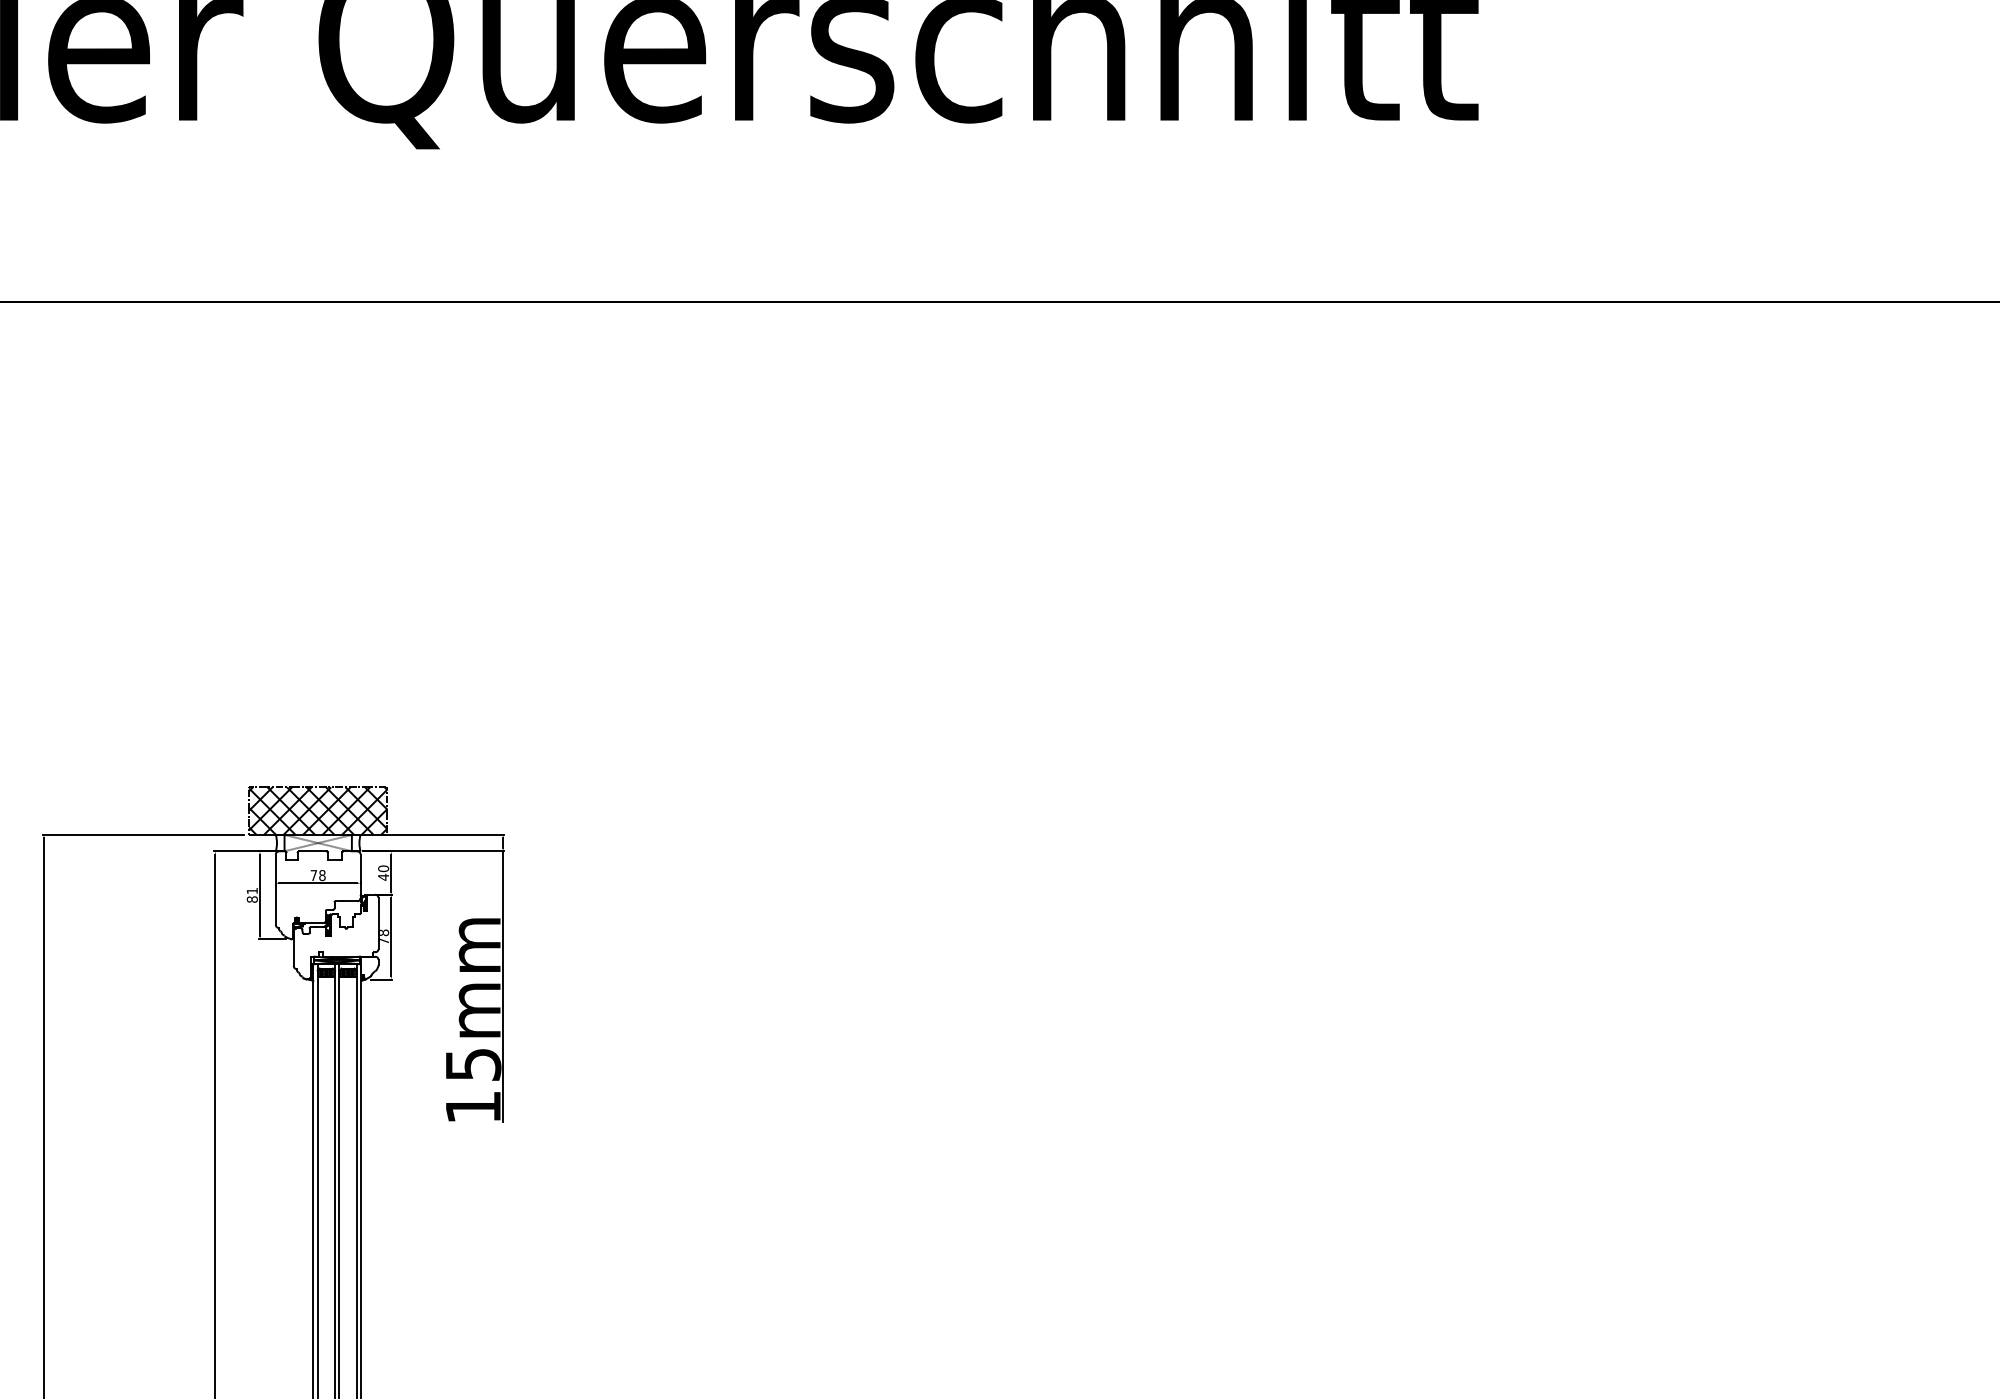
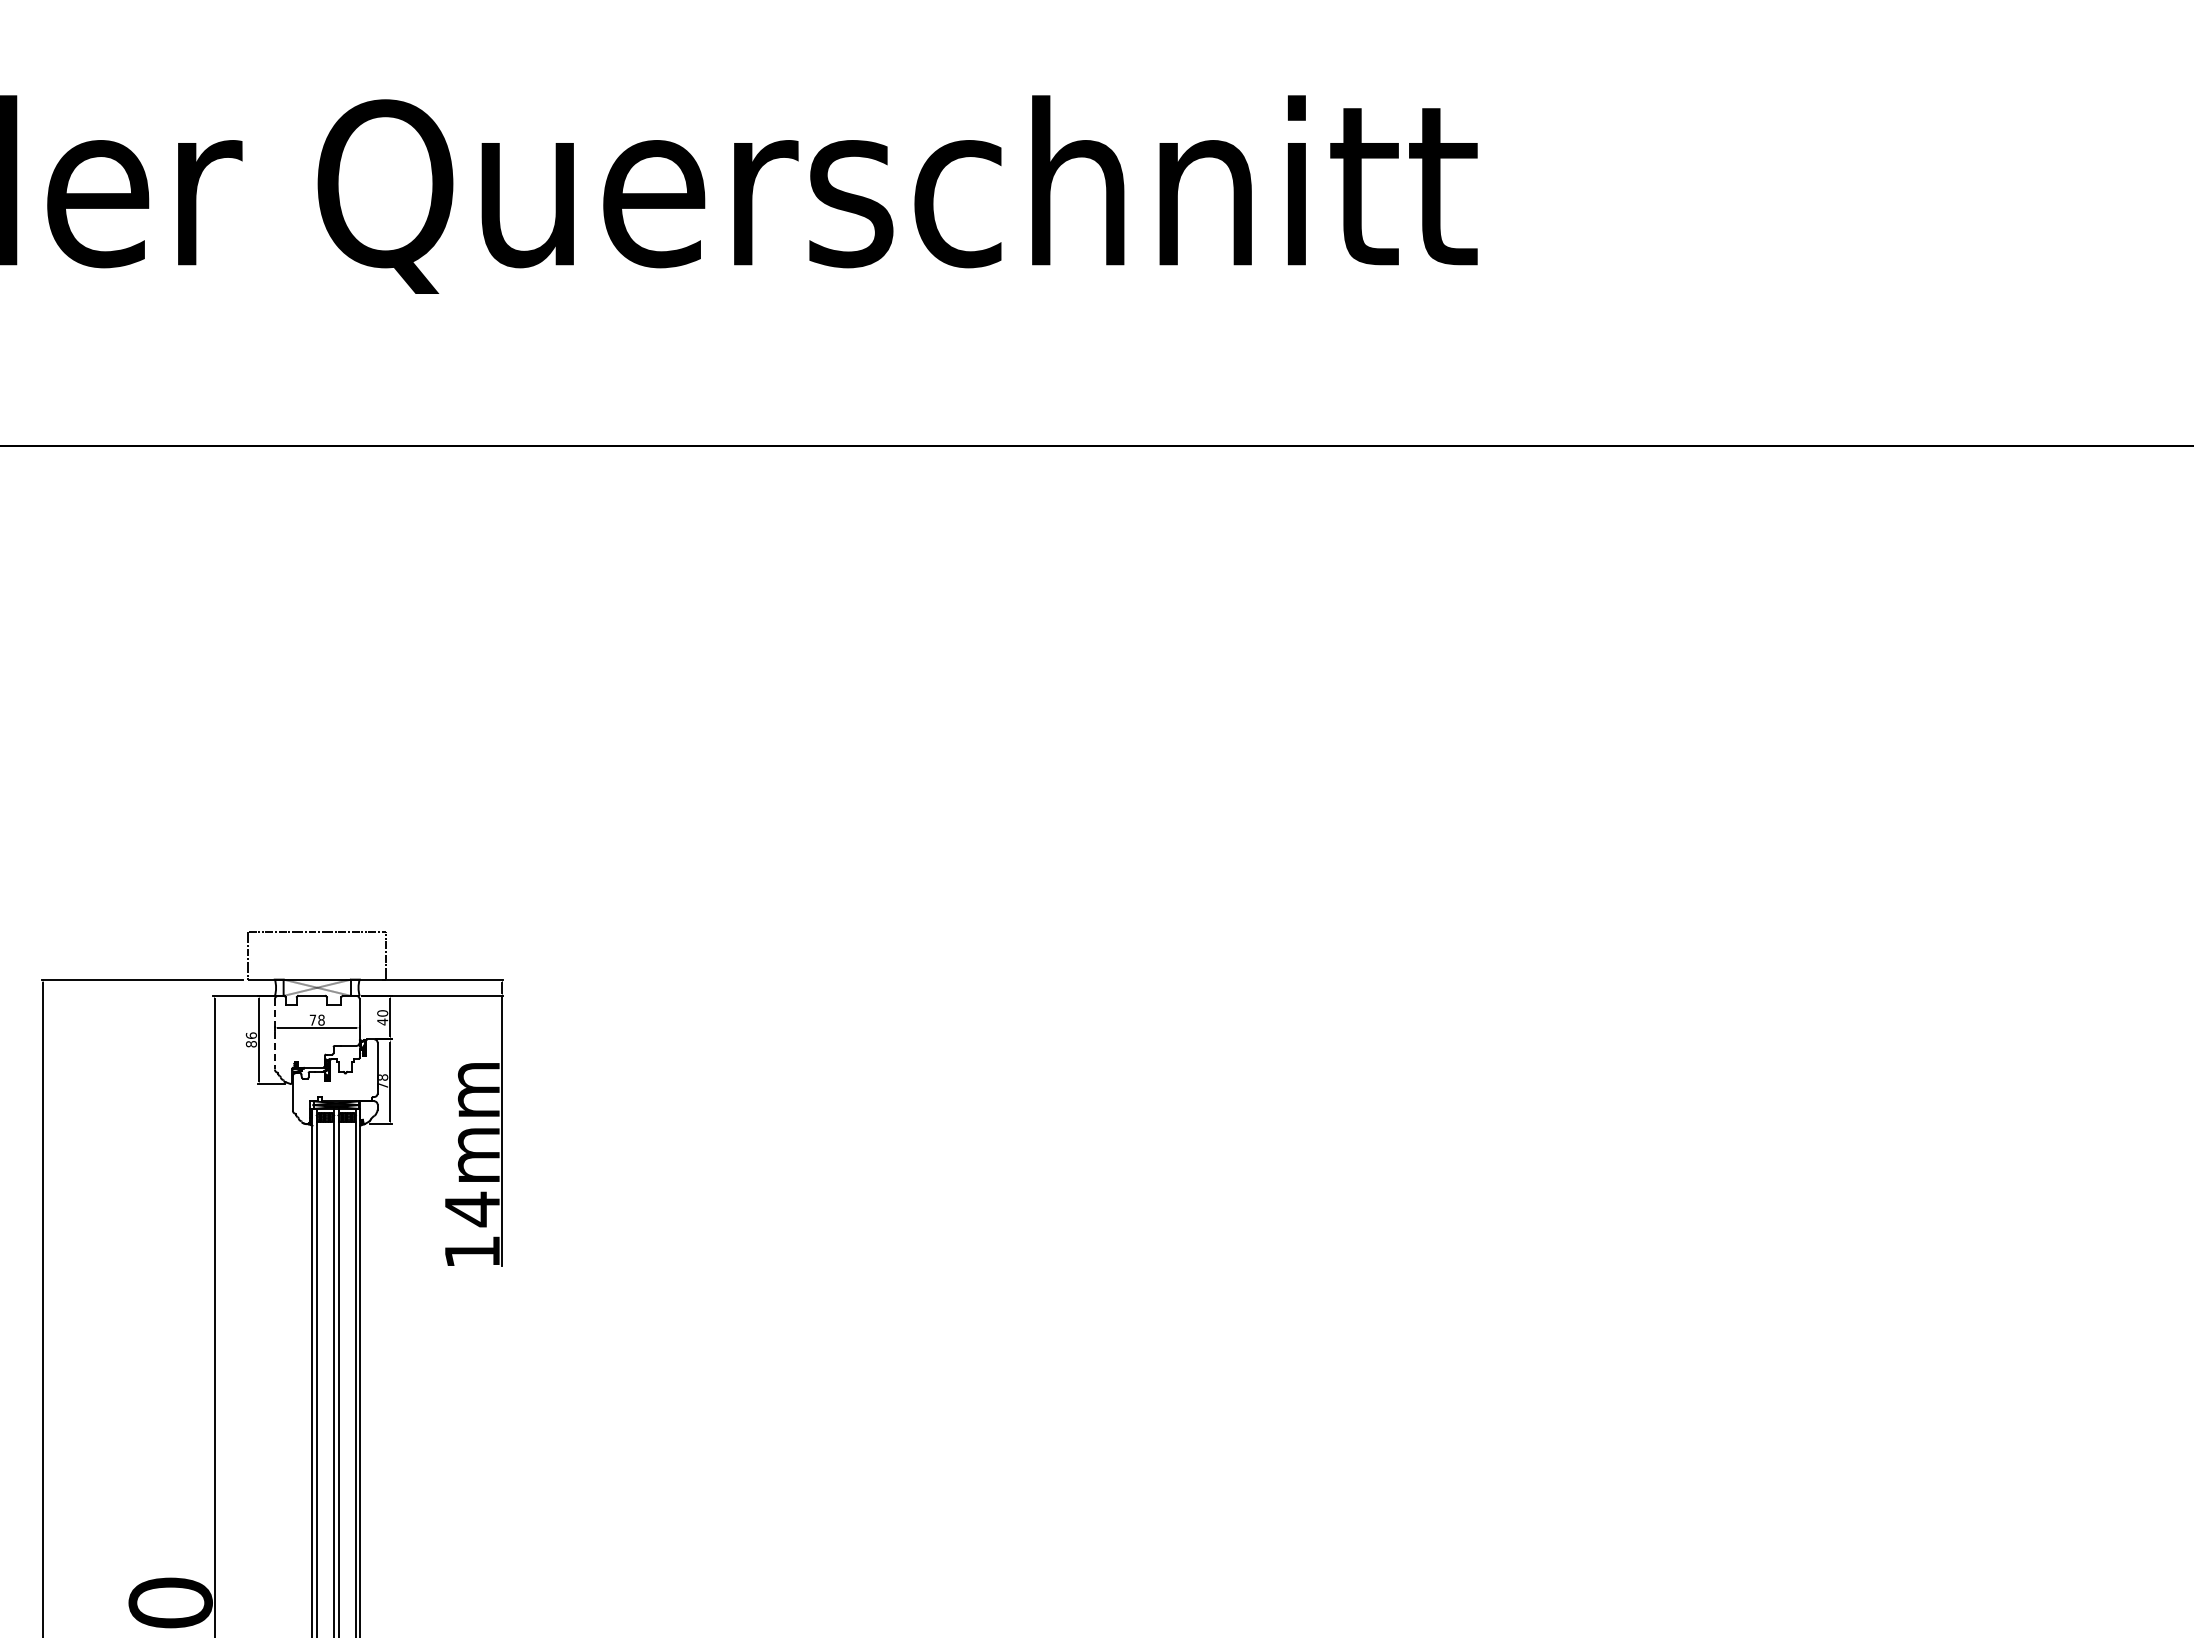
hatch: (318, 810) -> (317, 955), removed
line: (275, 889) -> (274, 1034), solid -> dashed
text: (251, 890) -> (250, 1035), 81 -> 86
text: (473, 1064) -> (472, 1209), 15mm -> 14mm

